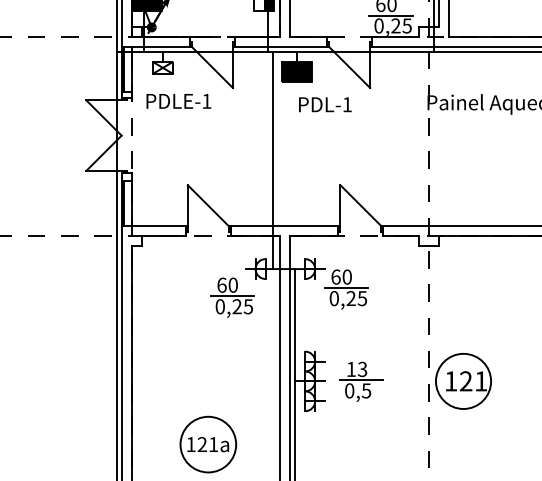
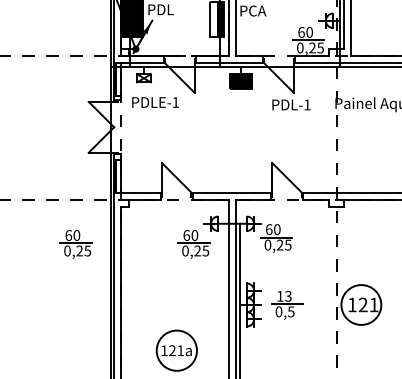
text: (325, 104) -> (291, 104), moved
line: (272, 160) -> (223, 145), removed
part: (68, 297) -> (75, 244), added

